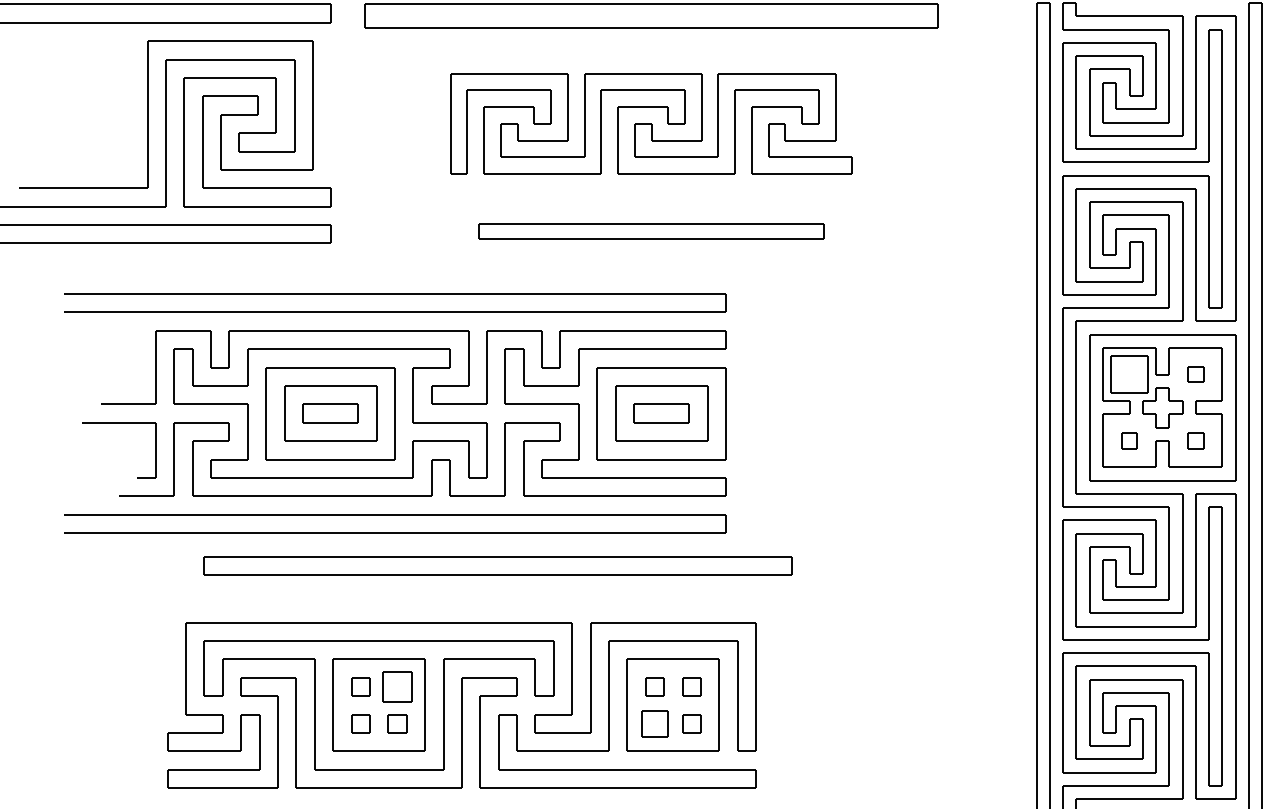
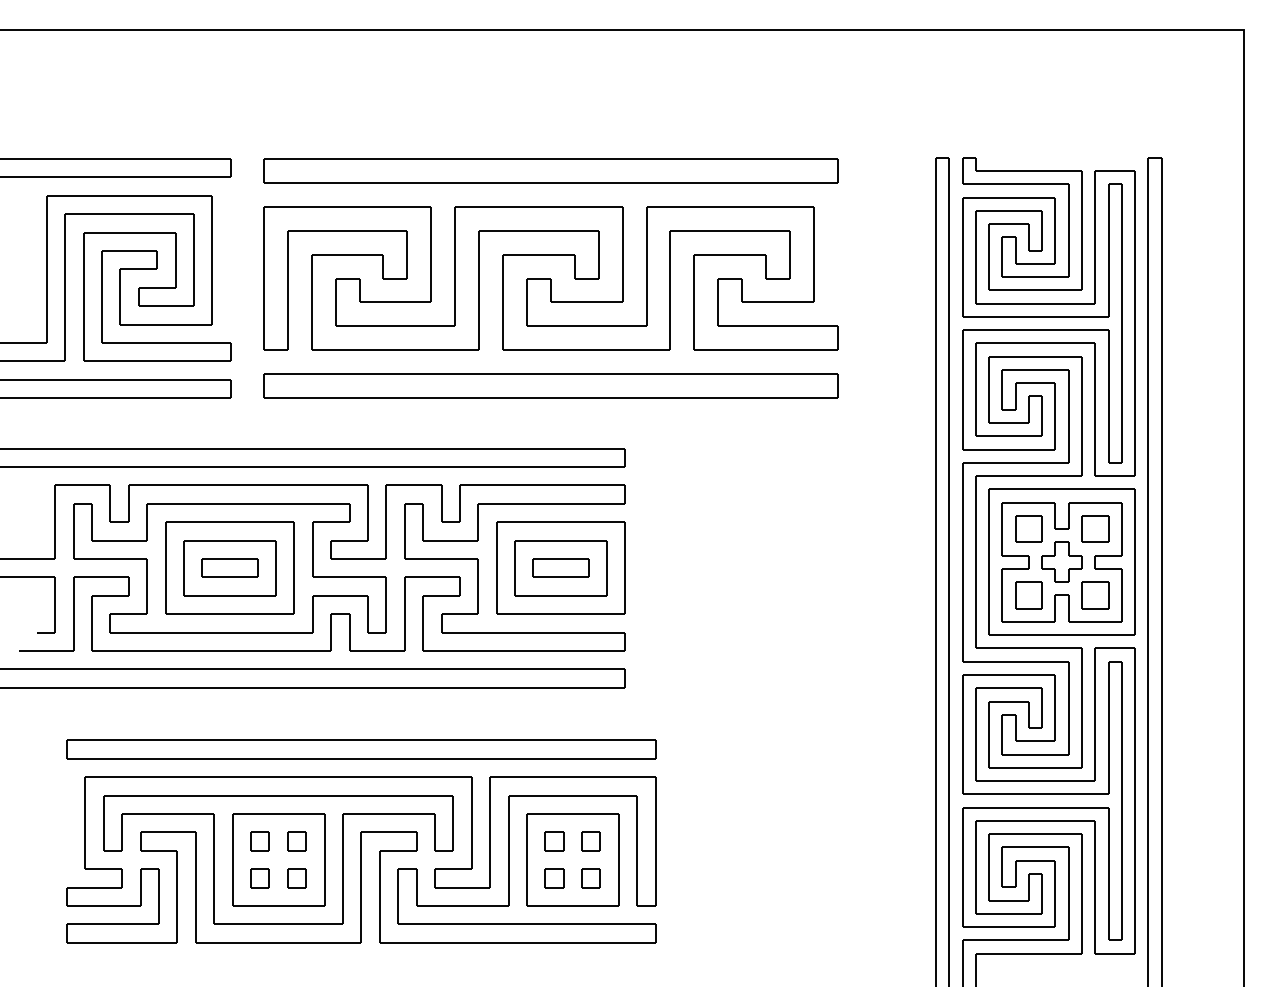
part: (651, 123) -> (550, 278), size x1.43
part: (651, 230) -> (550, 385), size x1.67
part: (1129, 373) -> (1028, 528), size x0.71
part: (1196, 373) -> (1095, 528), size x1.67
part: (1129, 440) -> (1028, 595), size x1.67
part: (1196, 440) -> (1095, 595), size x1.67
part: (498, 565) -> (361, 749), moved
part: (397, 686) -> (296, 841), size x0.62
part: (655, 723) -> (554, 878), size x0.71

